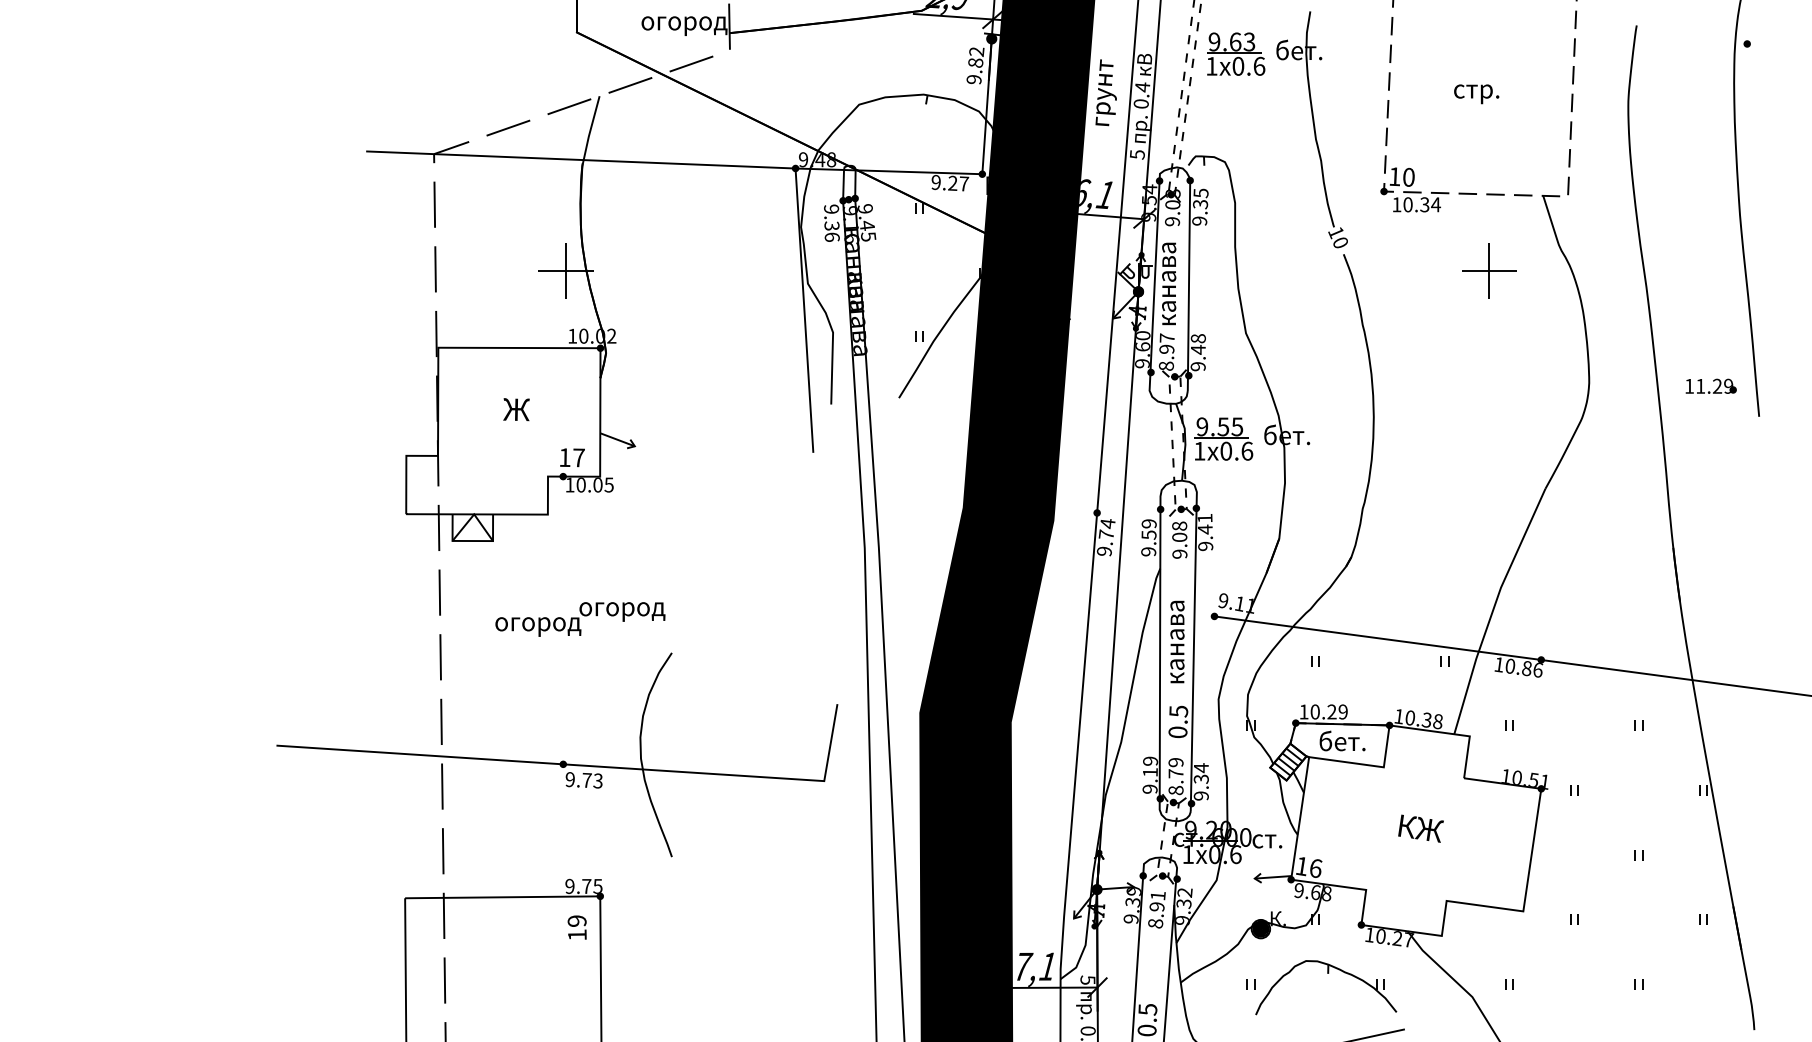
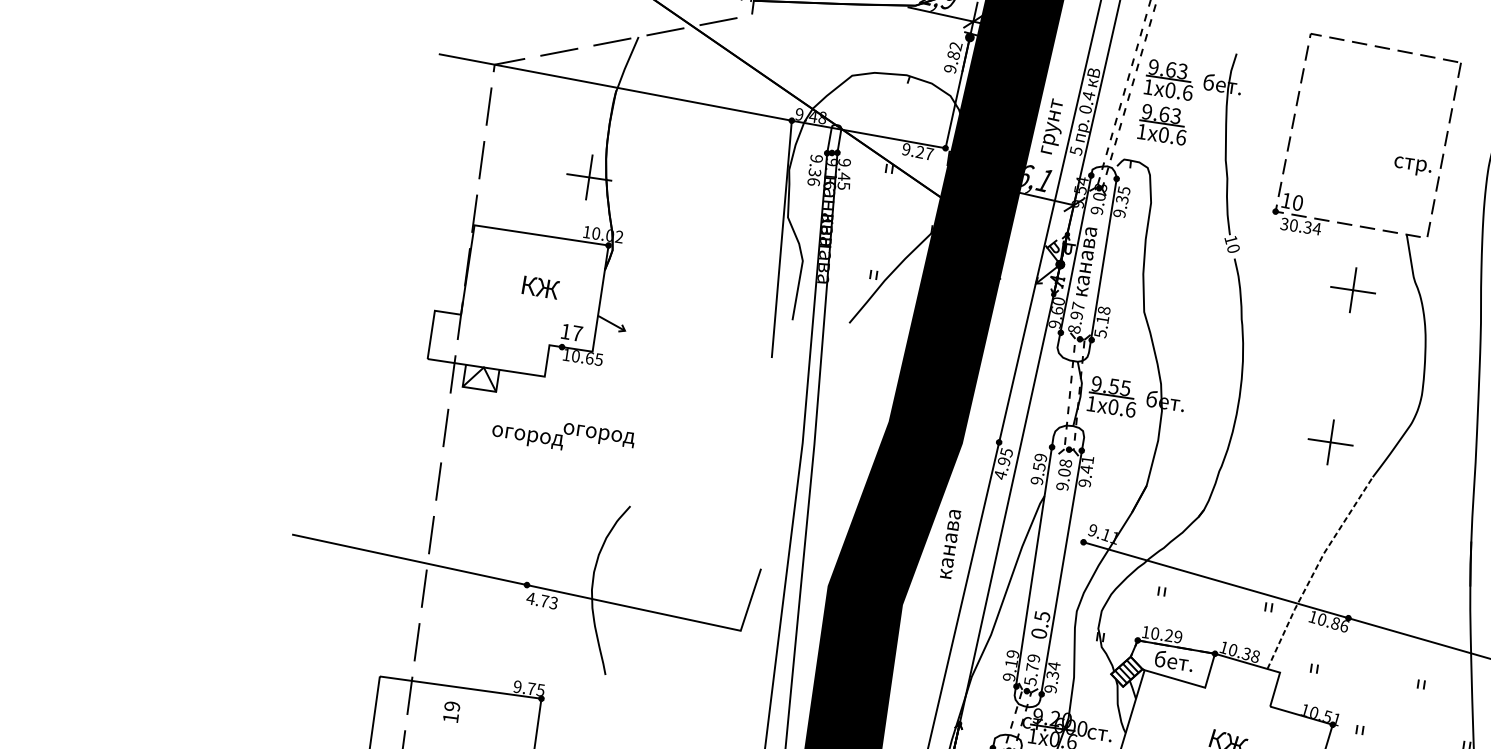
text: (1105, 92) -> (1052, 126), moved
text: (1476, 94) -> (1412, 166), moved
part: (1236, 107) -> (1163, 124), added
text: (1396, 204) -> (1284, 223), 10.34 -> 30.34
text: (1197, 358) -> (1101, 326), 9.48 -> 5.18
text: (526, 409) -> (539, 287), Ж -> КЖ
part: (1489, 454) -> (1330, 441), added
text: (597, 484) -> (589, 357), 10.05 -> 10.65
text: (1105, 537) -> (1003, 463), 9.74 -> 4.95
line: (1493, 609) -> (1315, 570), solid -> dashed
text: (580, 619) -> (563, 436), moved
text: (1177, 641) -> (950, 543), moved
text: (570, 779) -> (531, 598), 9.73 -> 4.73
text: (1175, 790) -> (1030, 681), 8.79 -> 5.79
text: (576, 927) -> (451, 711), moved

